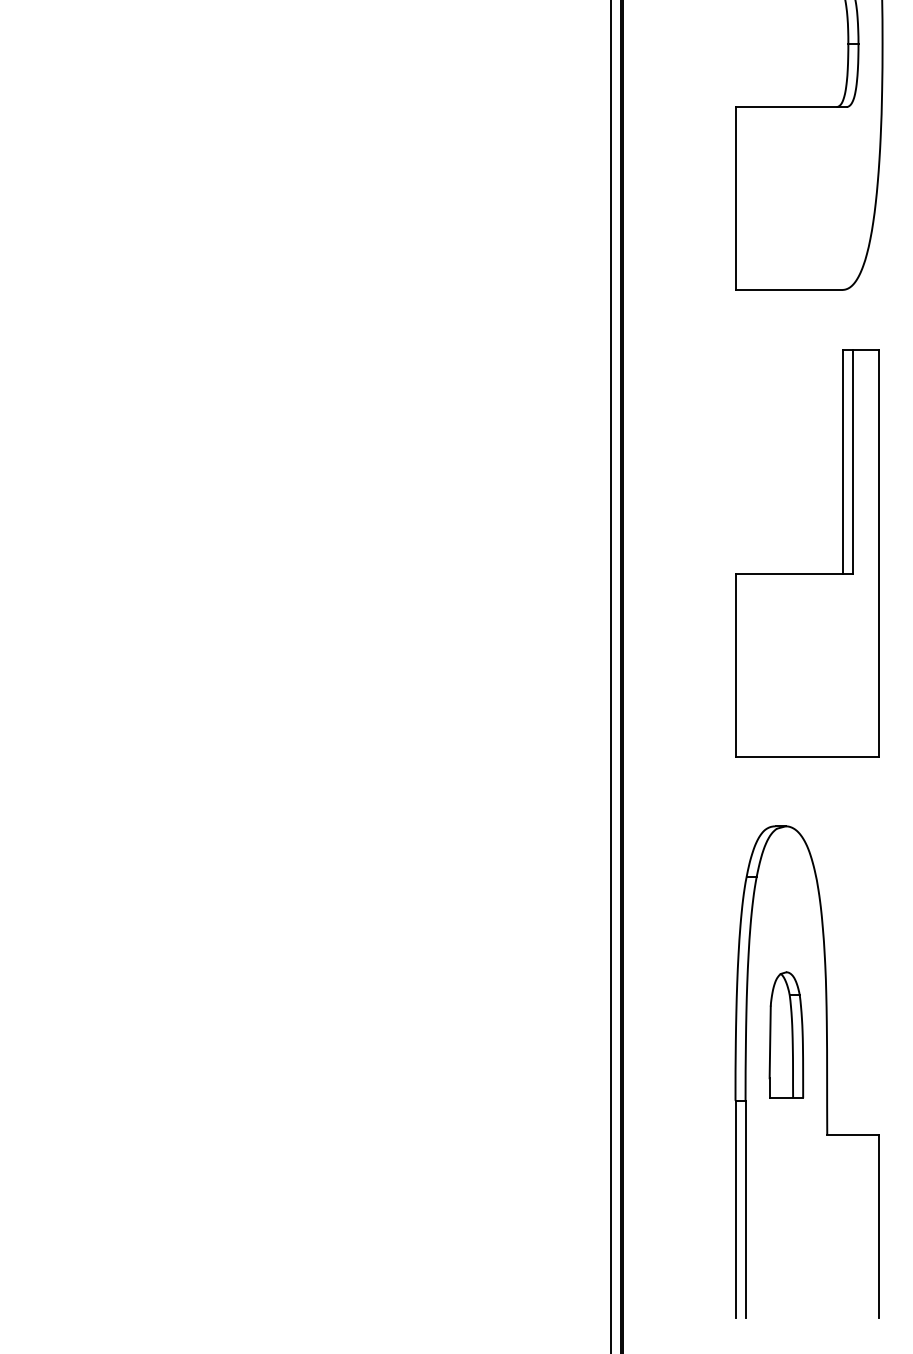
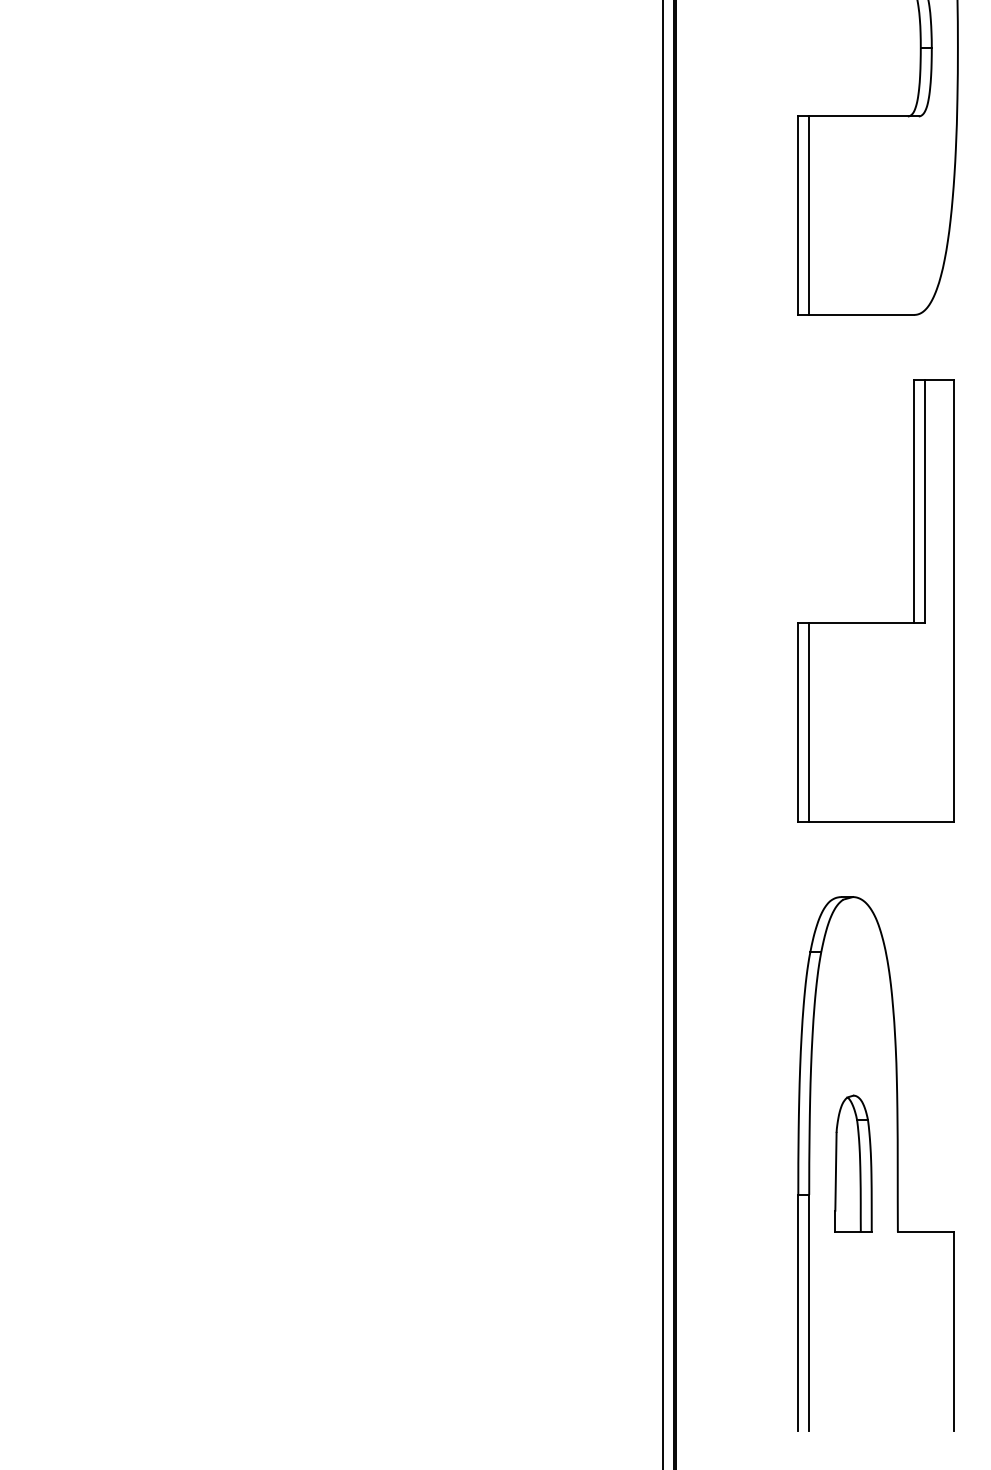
line: (745, 198) -> (809, 215), added
line: (745, 664) -> (809, 721), added
part: (786, 1034) -> (853, 1163), moved

